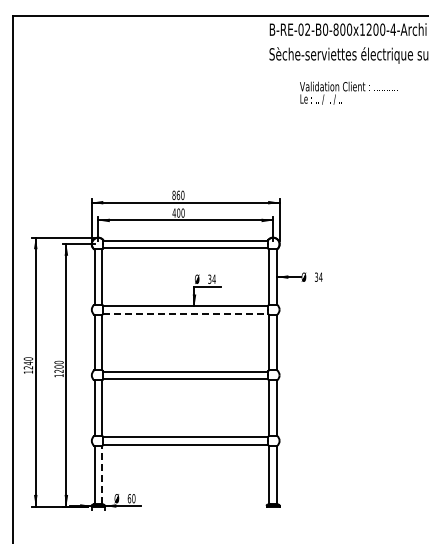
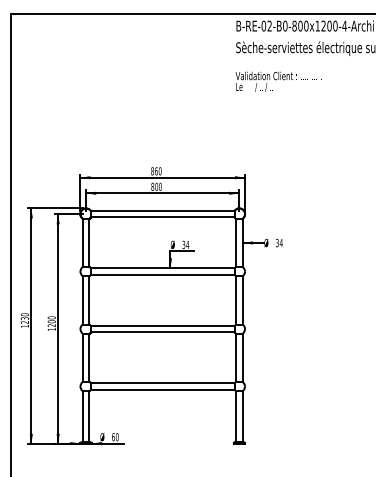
text: (348, 92) -> (278, 81), moved
text: (173, 212) -> (152, 186), 400 -> 800
line: (186, 313) -> (163, 274), dashed -> solid
text: (28, 363) -> (24, 318), 1240 -> 1230
line: (101, 474) -> (88, 415), dashed -> solid

